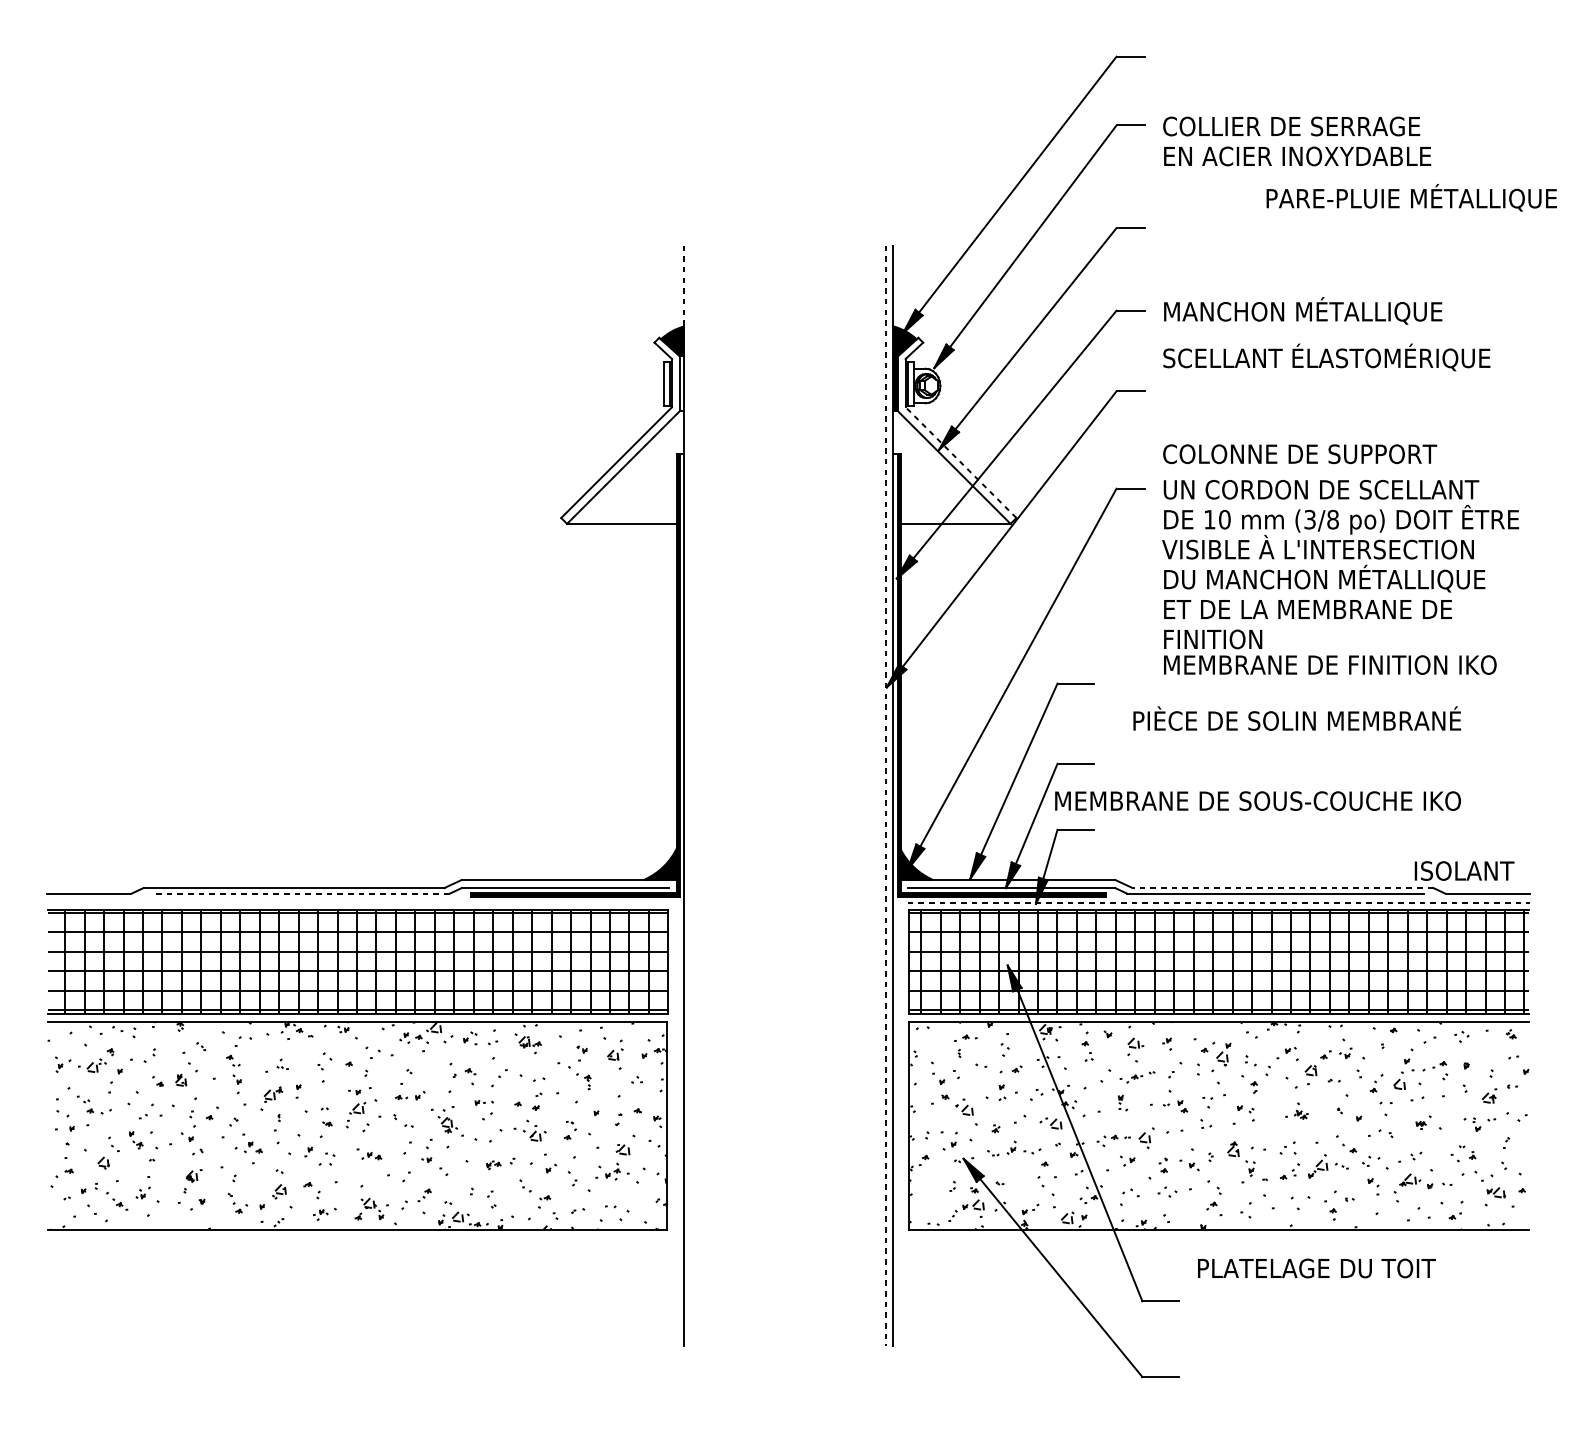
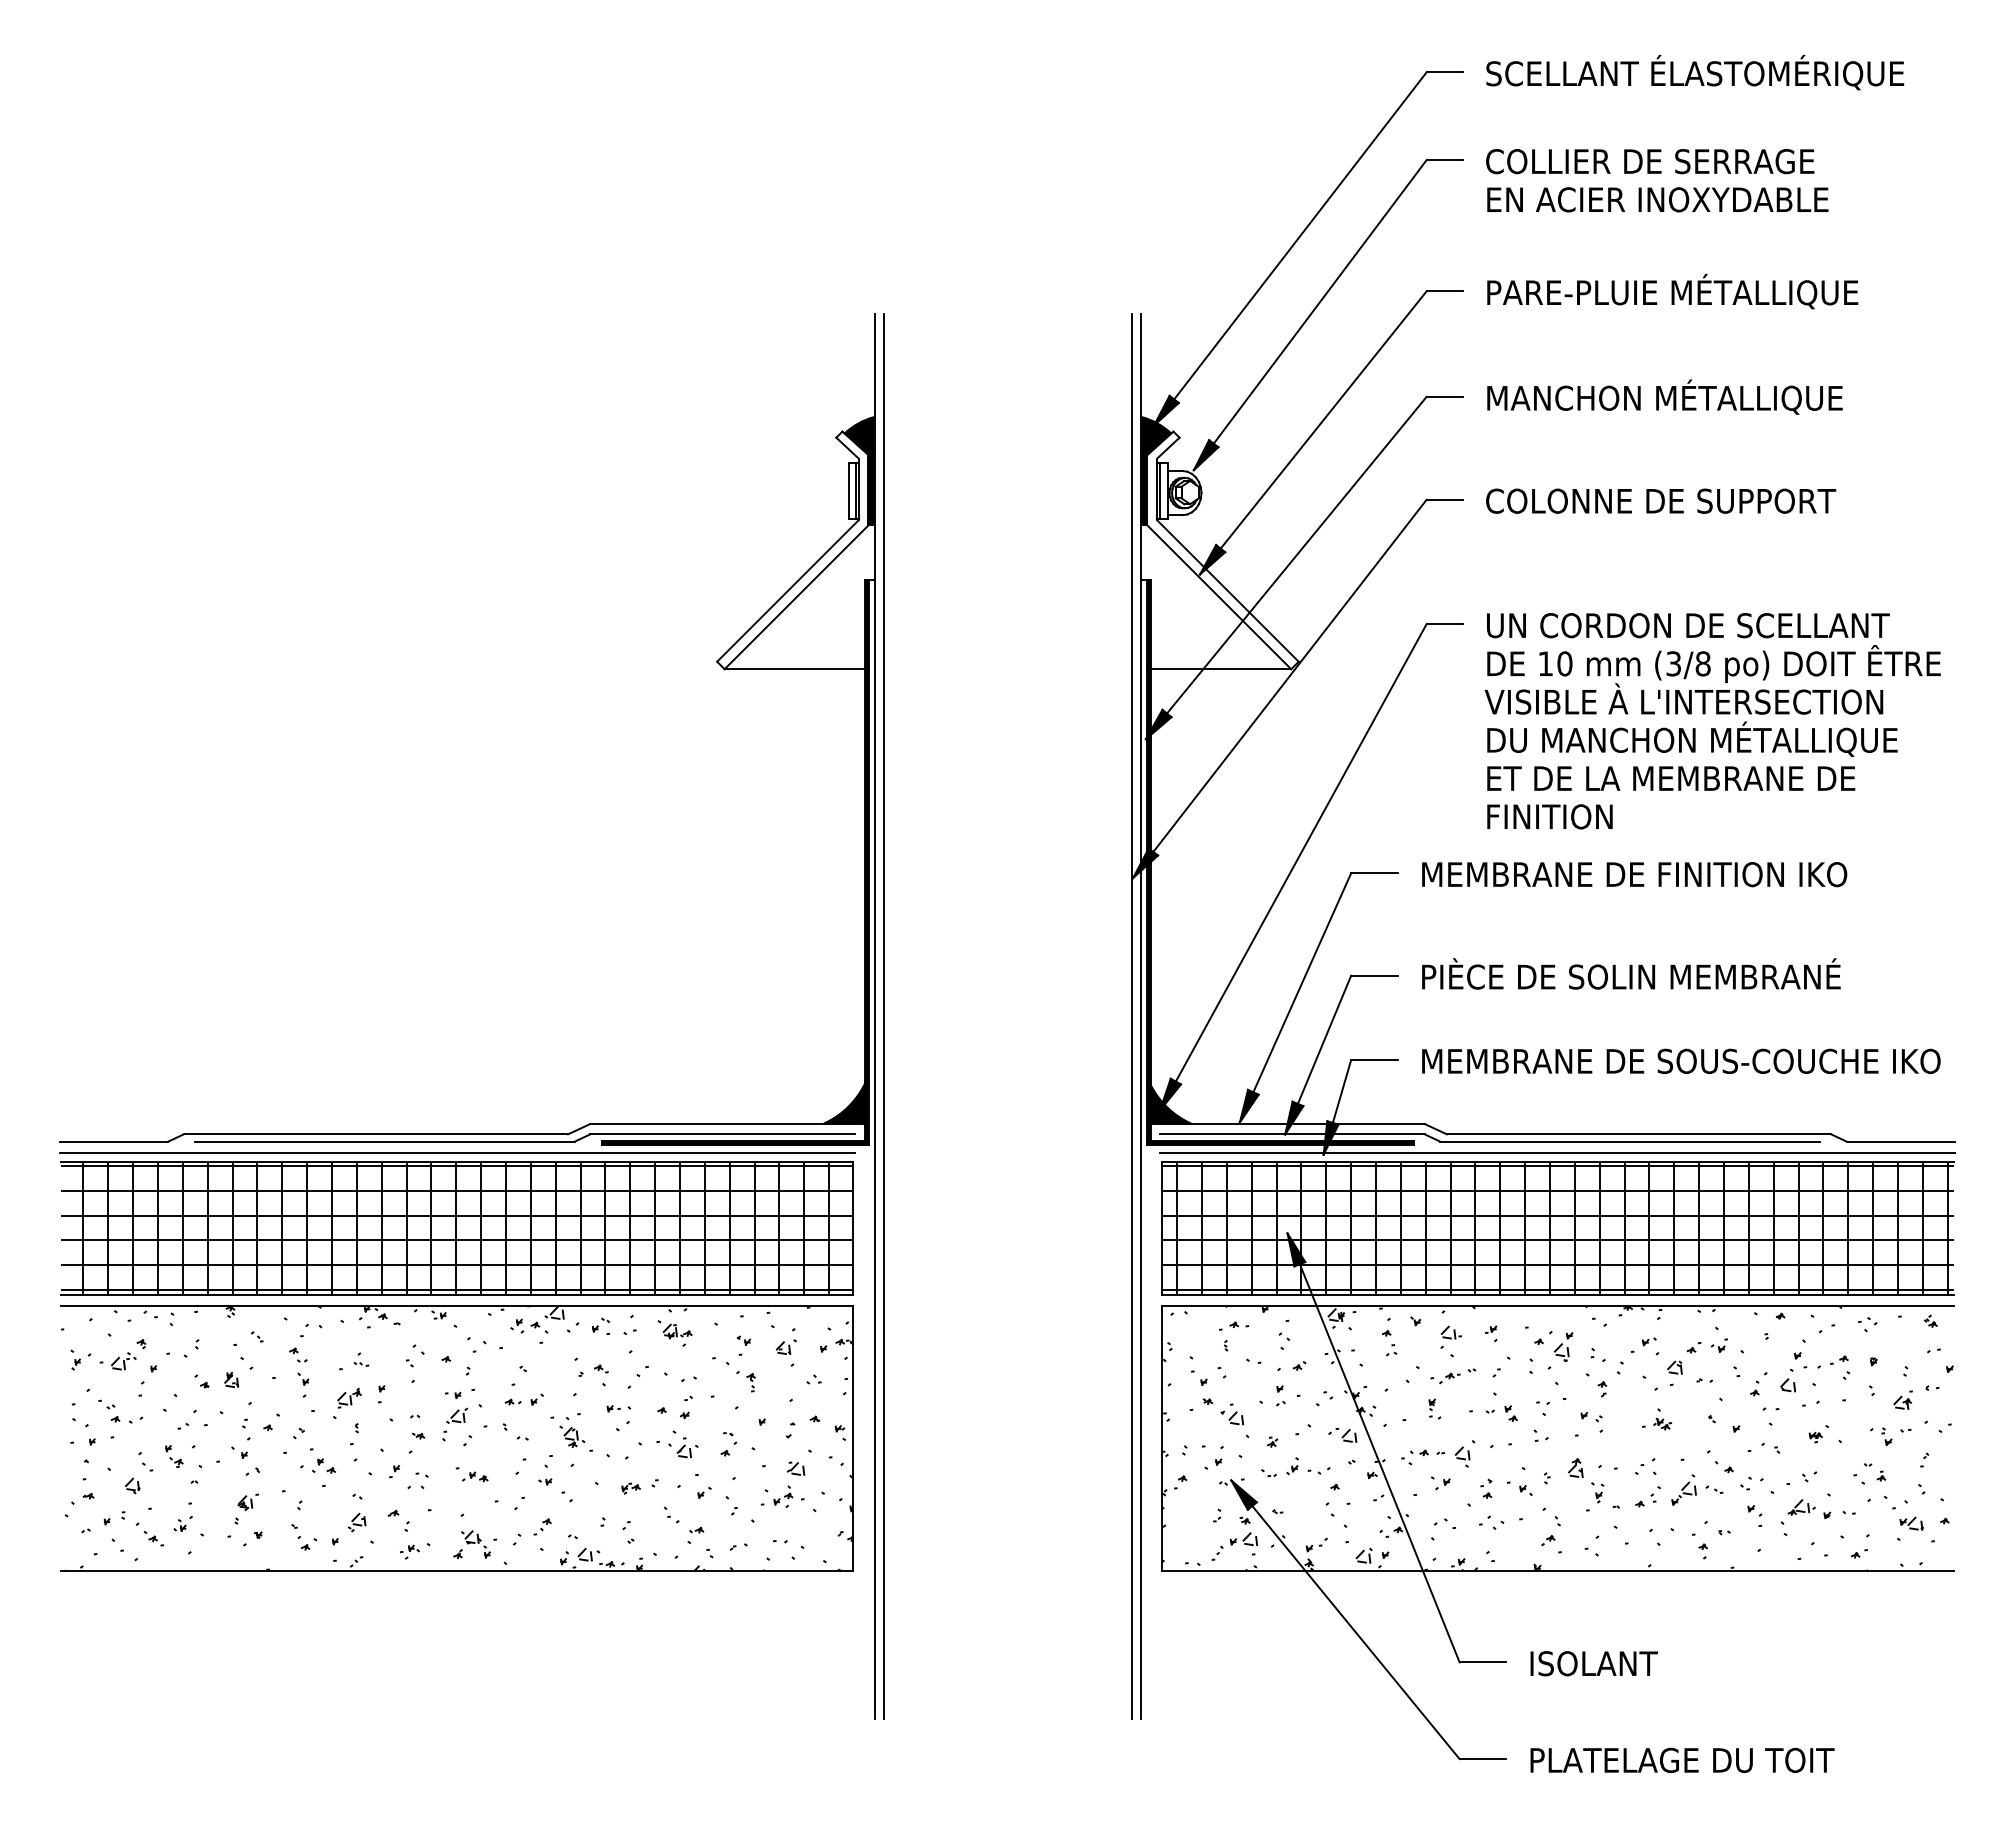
text: (1411, 197) -> (1672, 291), moved
line: (684, 286) -> (874, 365), dashed -> solid
text: (1327, 357) -> (1695, 72), moved
fill: (682, 383) -> (871, 490), added
text: (1300, 453) -> (1661, 500), moved
line: (960, 462) -> (1227, 590), dashed -> solid
text: (1330, 665) -> (1634, 874), moved
text: (1297, 718) -> (1631, 973), moved
line: (692, 795) -> (884, 1016), added
line: (885, 795) -> (1131, 1016), dashed -> solid
text: (1258, 800) -> (1681, 1060), moved
text: (1464, 870) -> (1593, 1663), moved
line: (1282, 888) -> (1638, 1134), dashed -> solid
line: (300, 893) -> (384, 1141), dashed -> solid
line: (357, 902) -> (457, 1153), added
line: (1219, 902) -> (1557, 1153), dashed -> solid
text: (1316, 1267) -> (1682, 1759), moved

